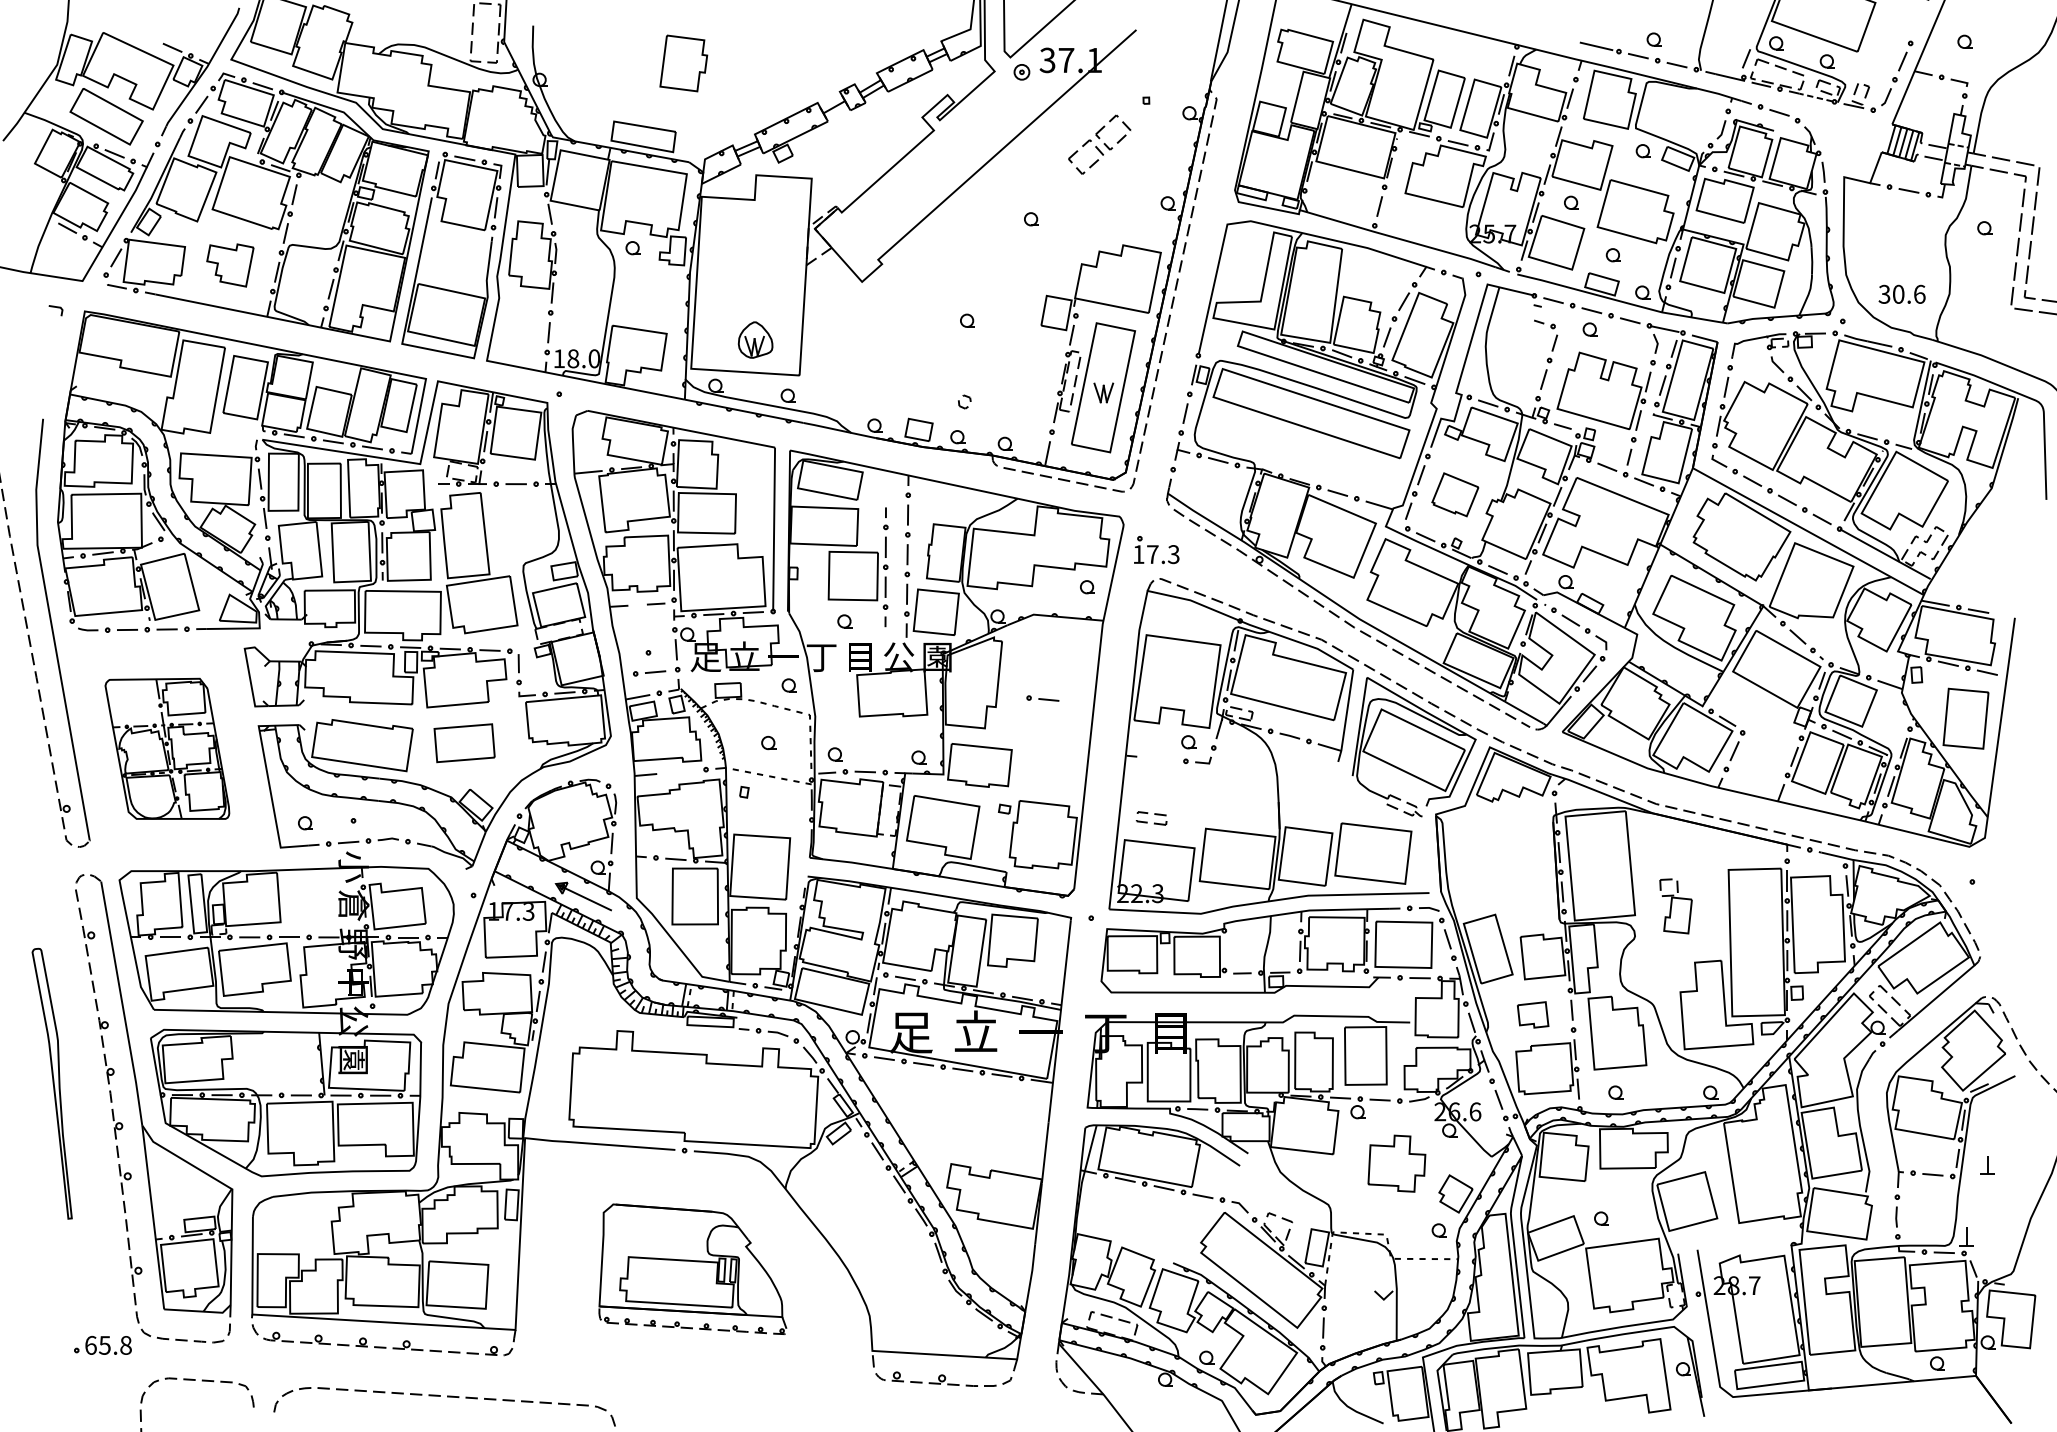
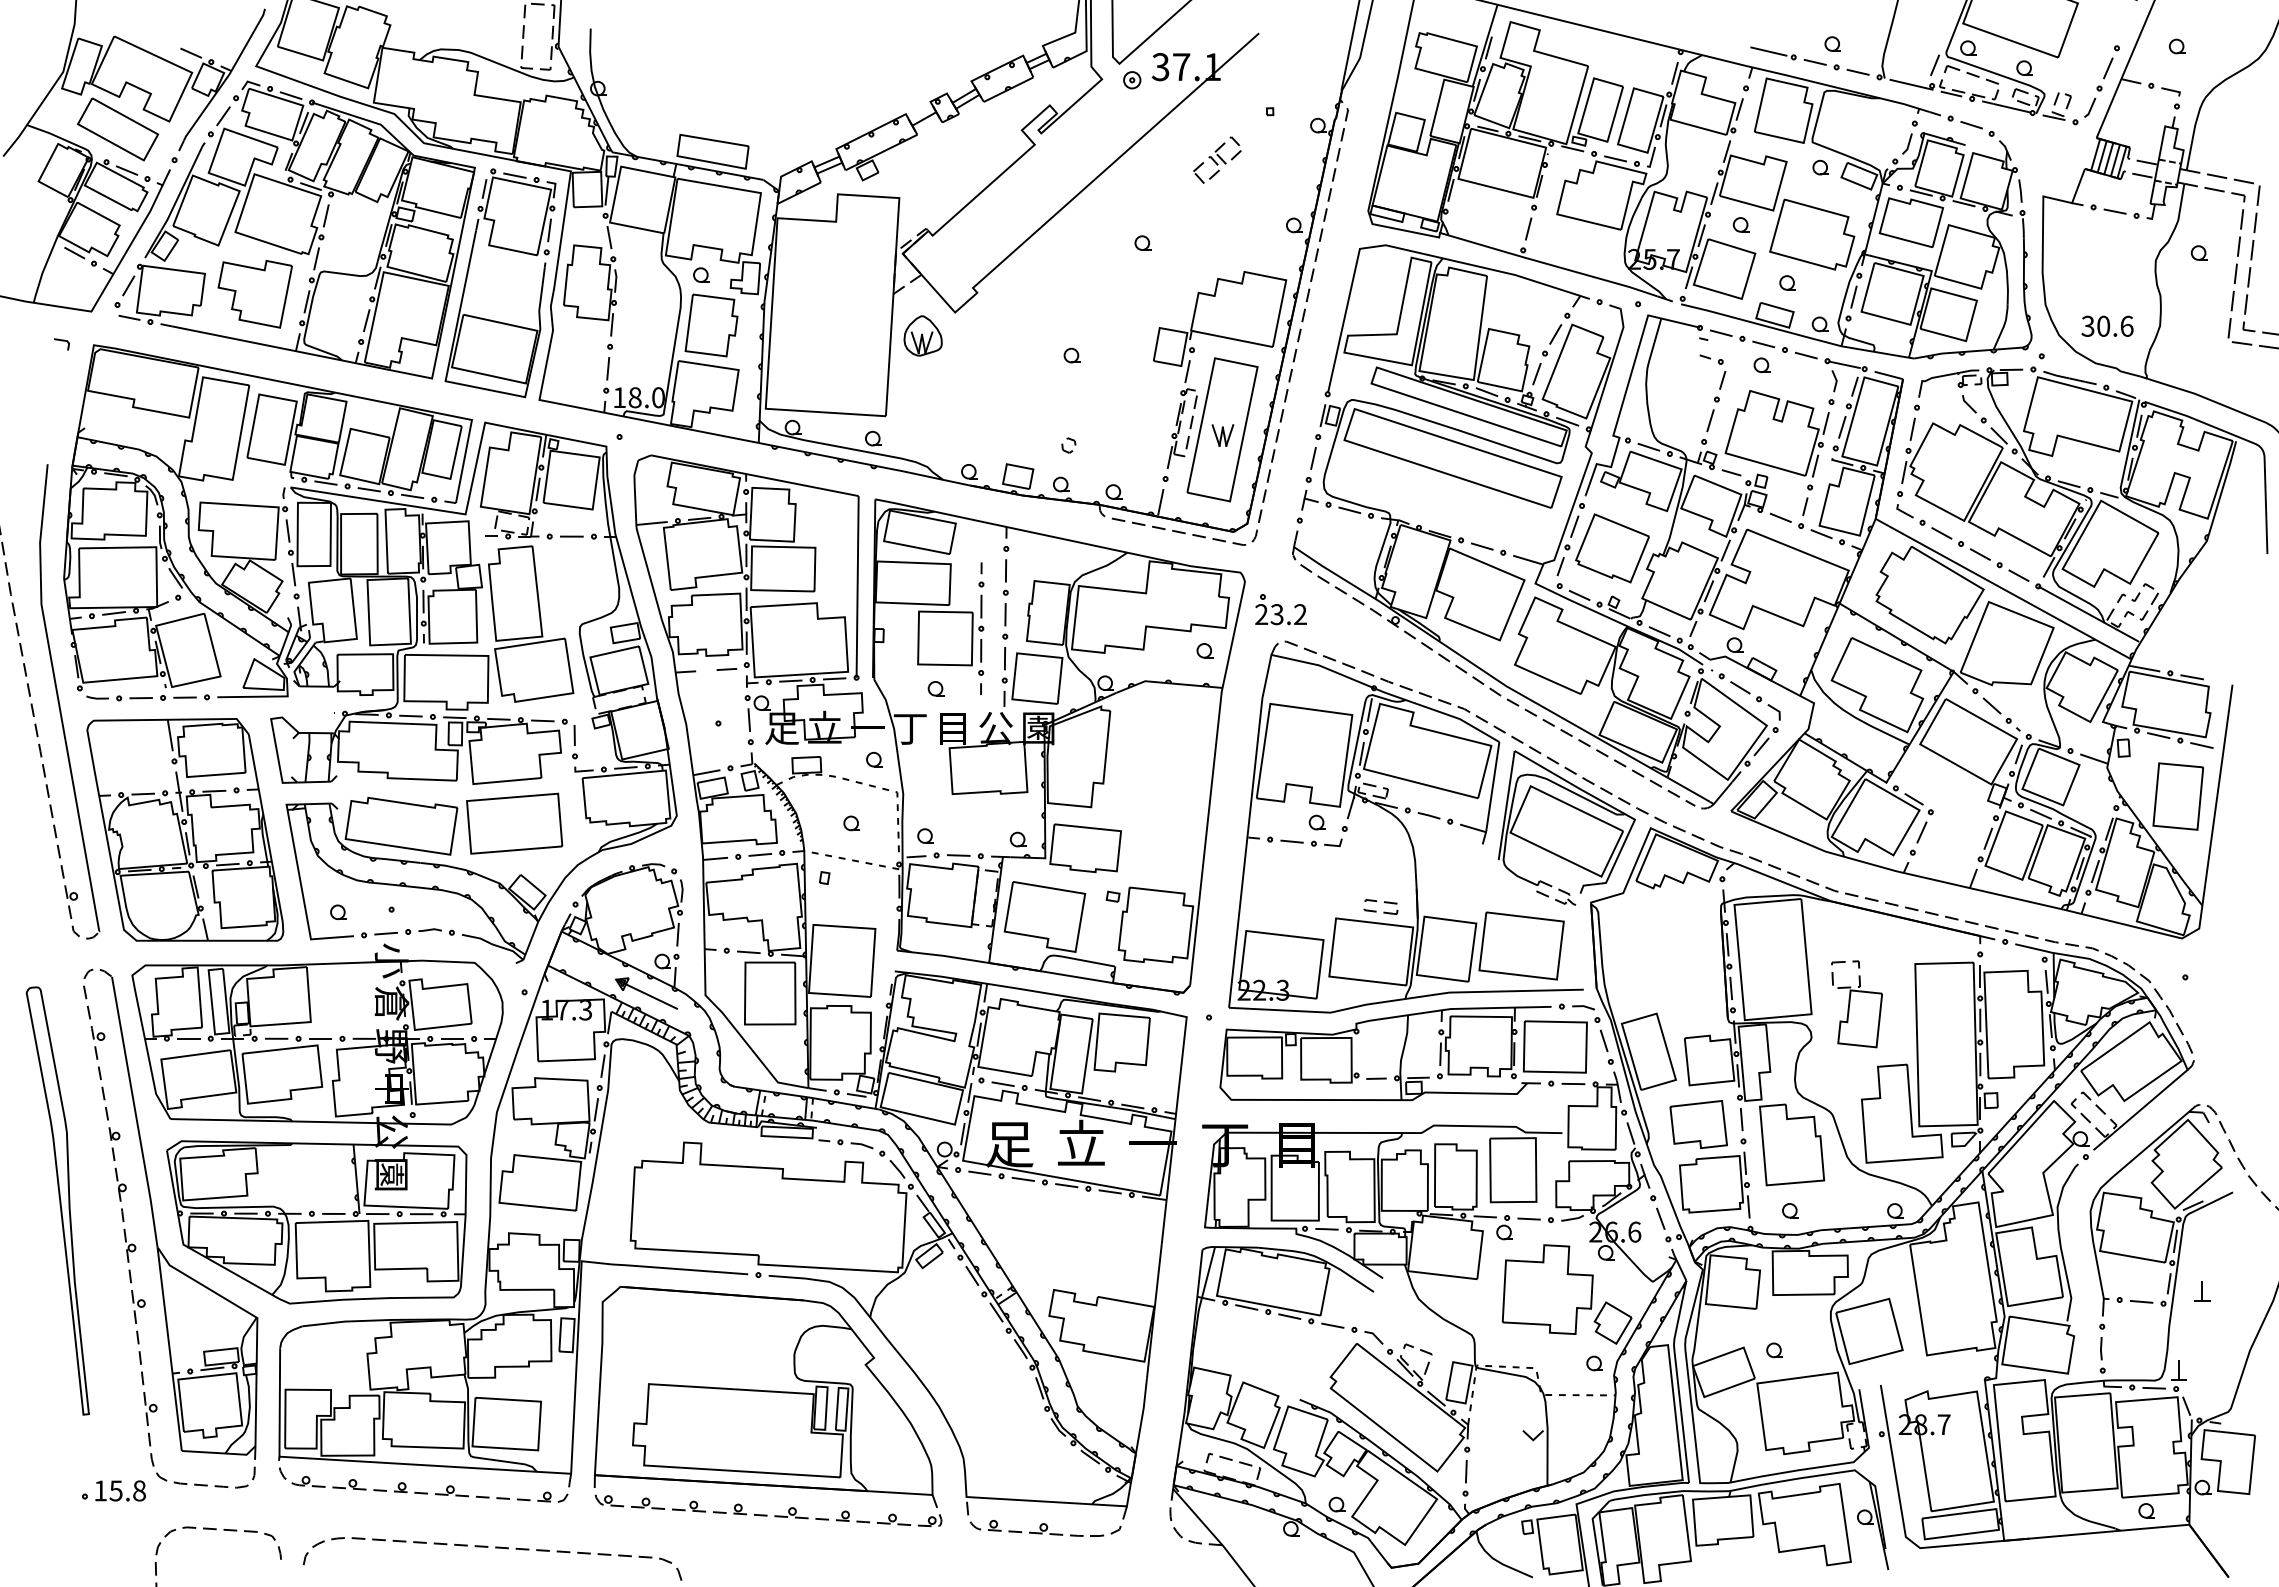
part: (683, 63) -> (711, 325), moved
line: (1816, 97) -> (2012, 108), dashed -> solid
part: (1098, 143) -> (1217, 159), size x0.71
part: (229, 265) -> (254, 294), size x1.43
part: (755, 339) -> (922, 335), moved
part: (1455, 494) -> (1612, 548), size x1.43
text: (1155, 554) -> (1280, 614), 17.3 -> 23.2
part: (649, 673) -> (753, 856), moved
part: (1042, 697) -> (1285, 839), moved
part: (464, 743) -> (514, 823), size x1.43
part: (167, 748) -> (185, 829), size x1.43
part: (1151, 818) -> (1380, 907), moved
part: (1675, 906) -> (1856, 1004), size x1.43
part: (1532, 1014) -> (1698, 1124), size x1.67
part: (51, 1083) -> (57, 1200), size x1.43
part: (1396, 1163) -> (1547, 1289), size x1.43
part: (692, 1269) -> (767, 1406), size x1.67
text: (90, 1345) -> (100, 1490), 65.8 -> 15.8

